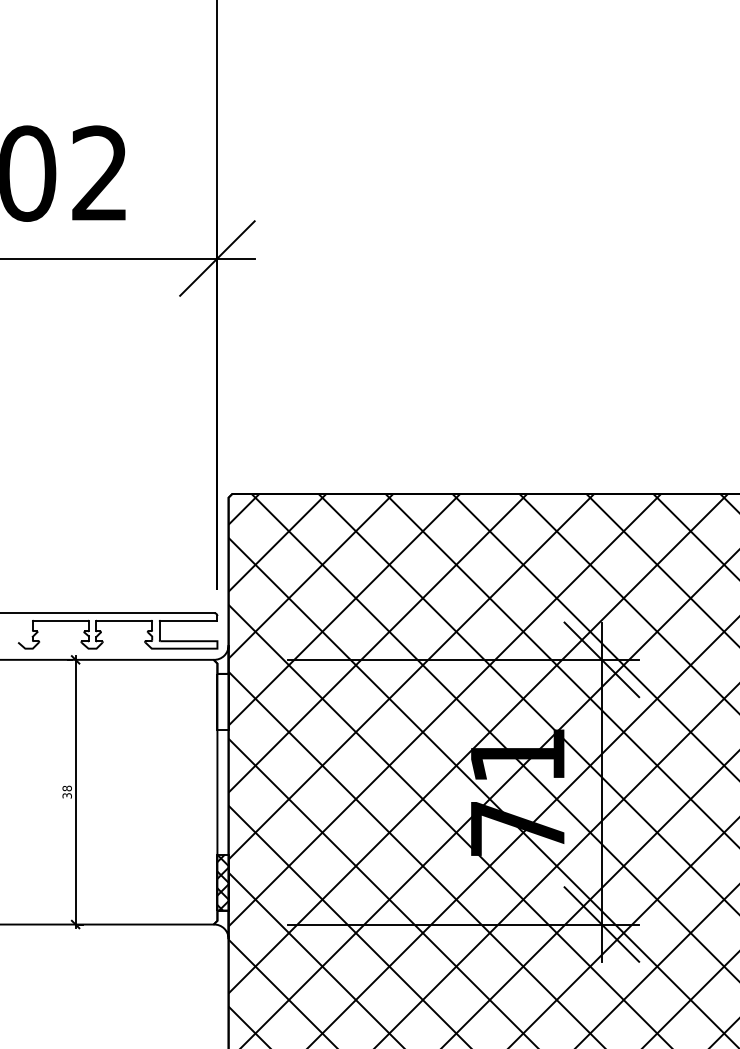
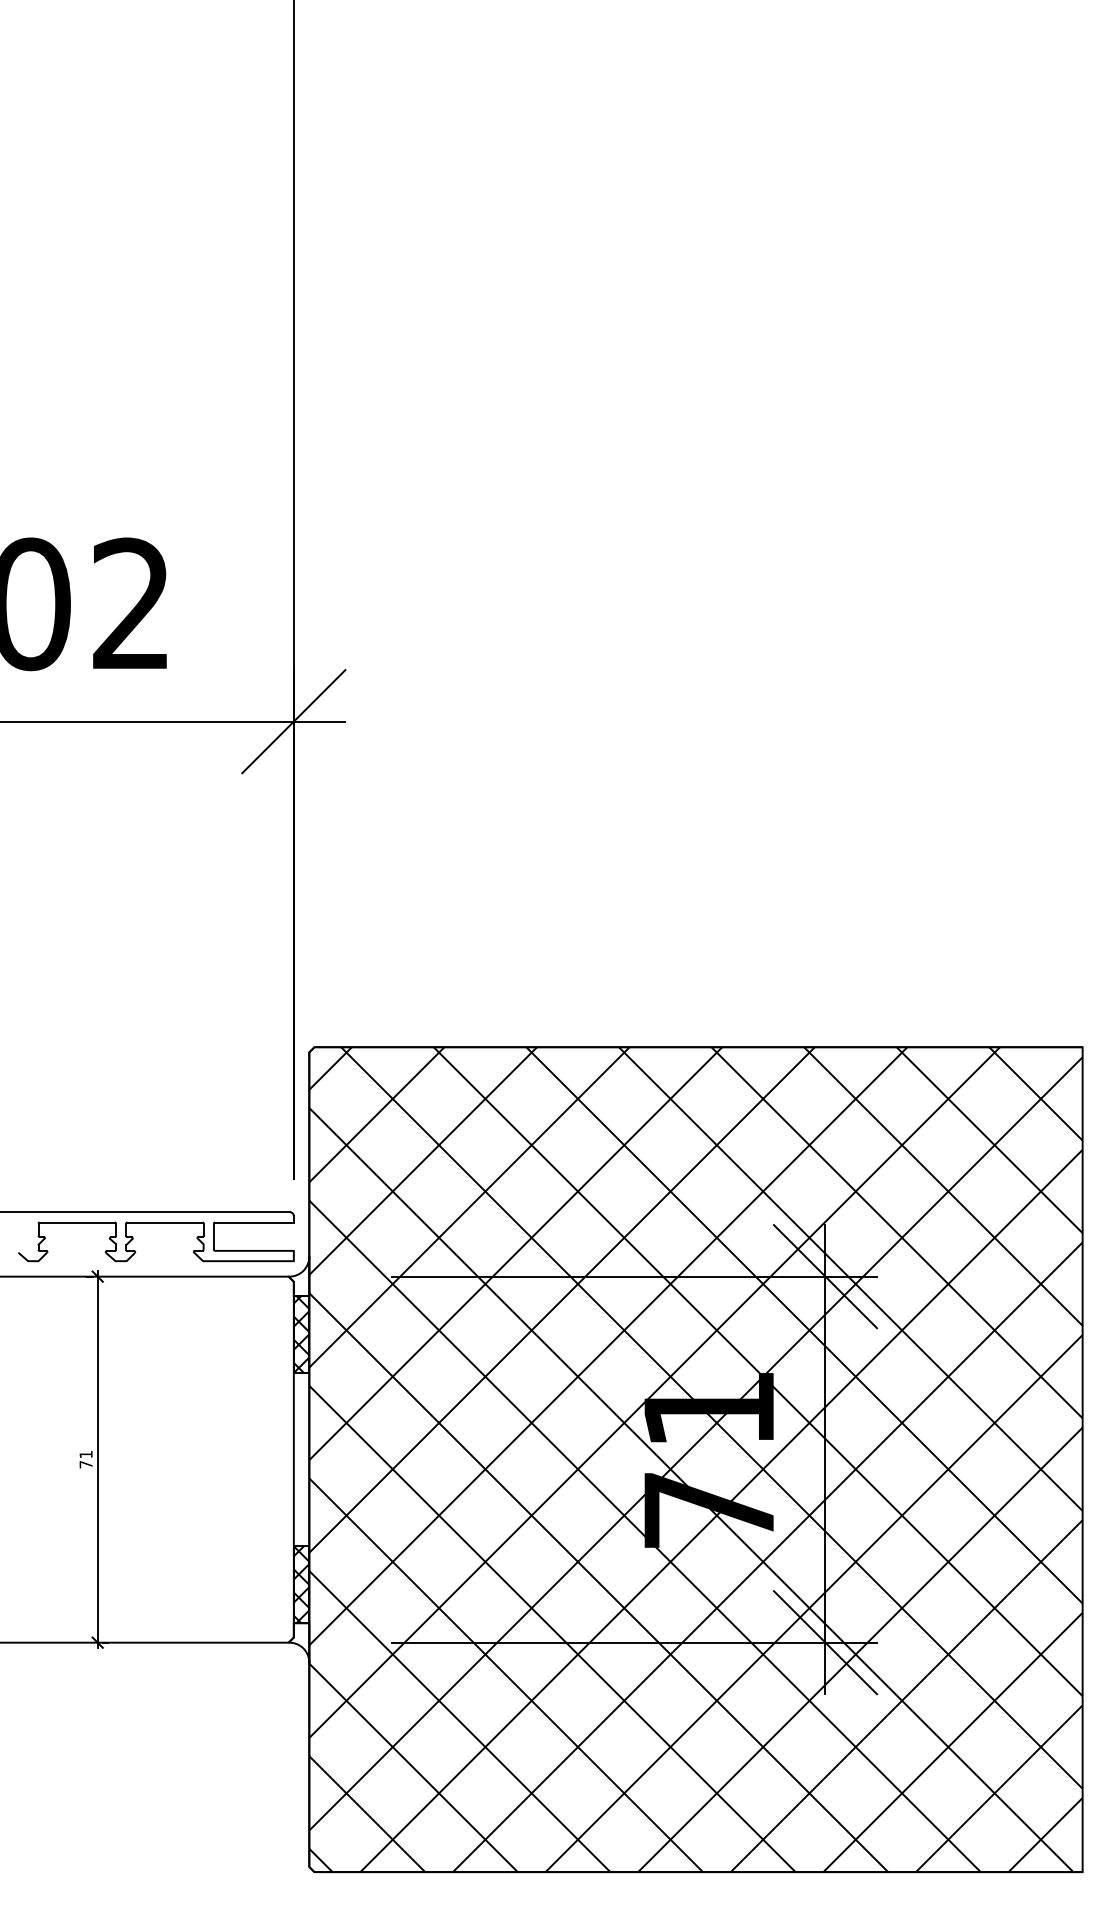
hatch: (222, 701) -> (301, 1334), added
text: (66, 792) -> (85, 1459), 38 -> 71

